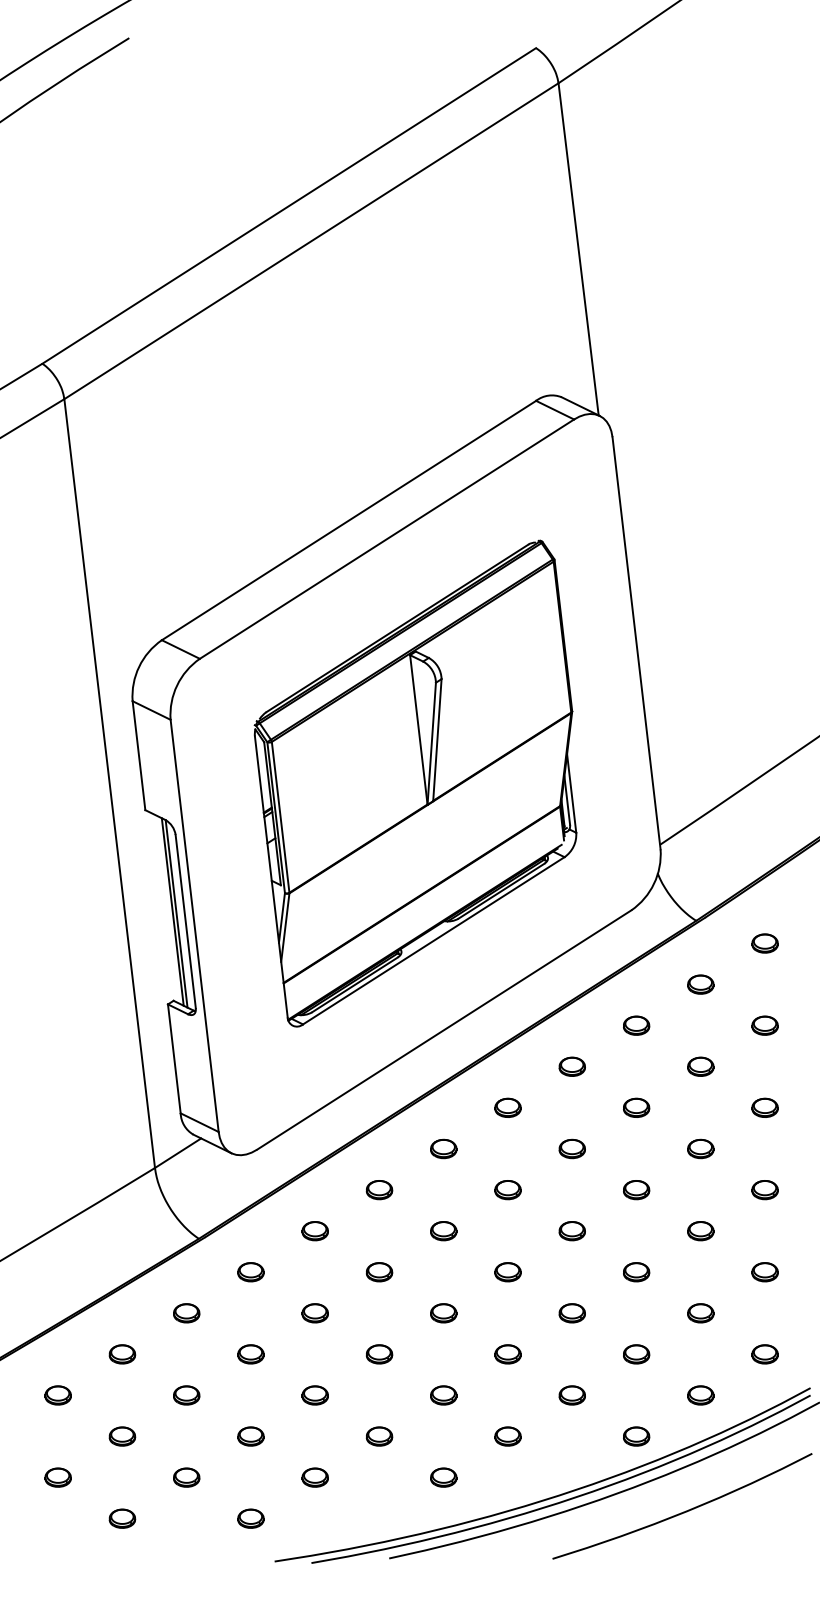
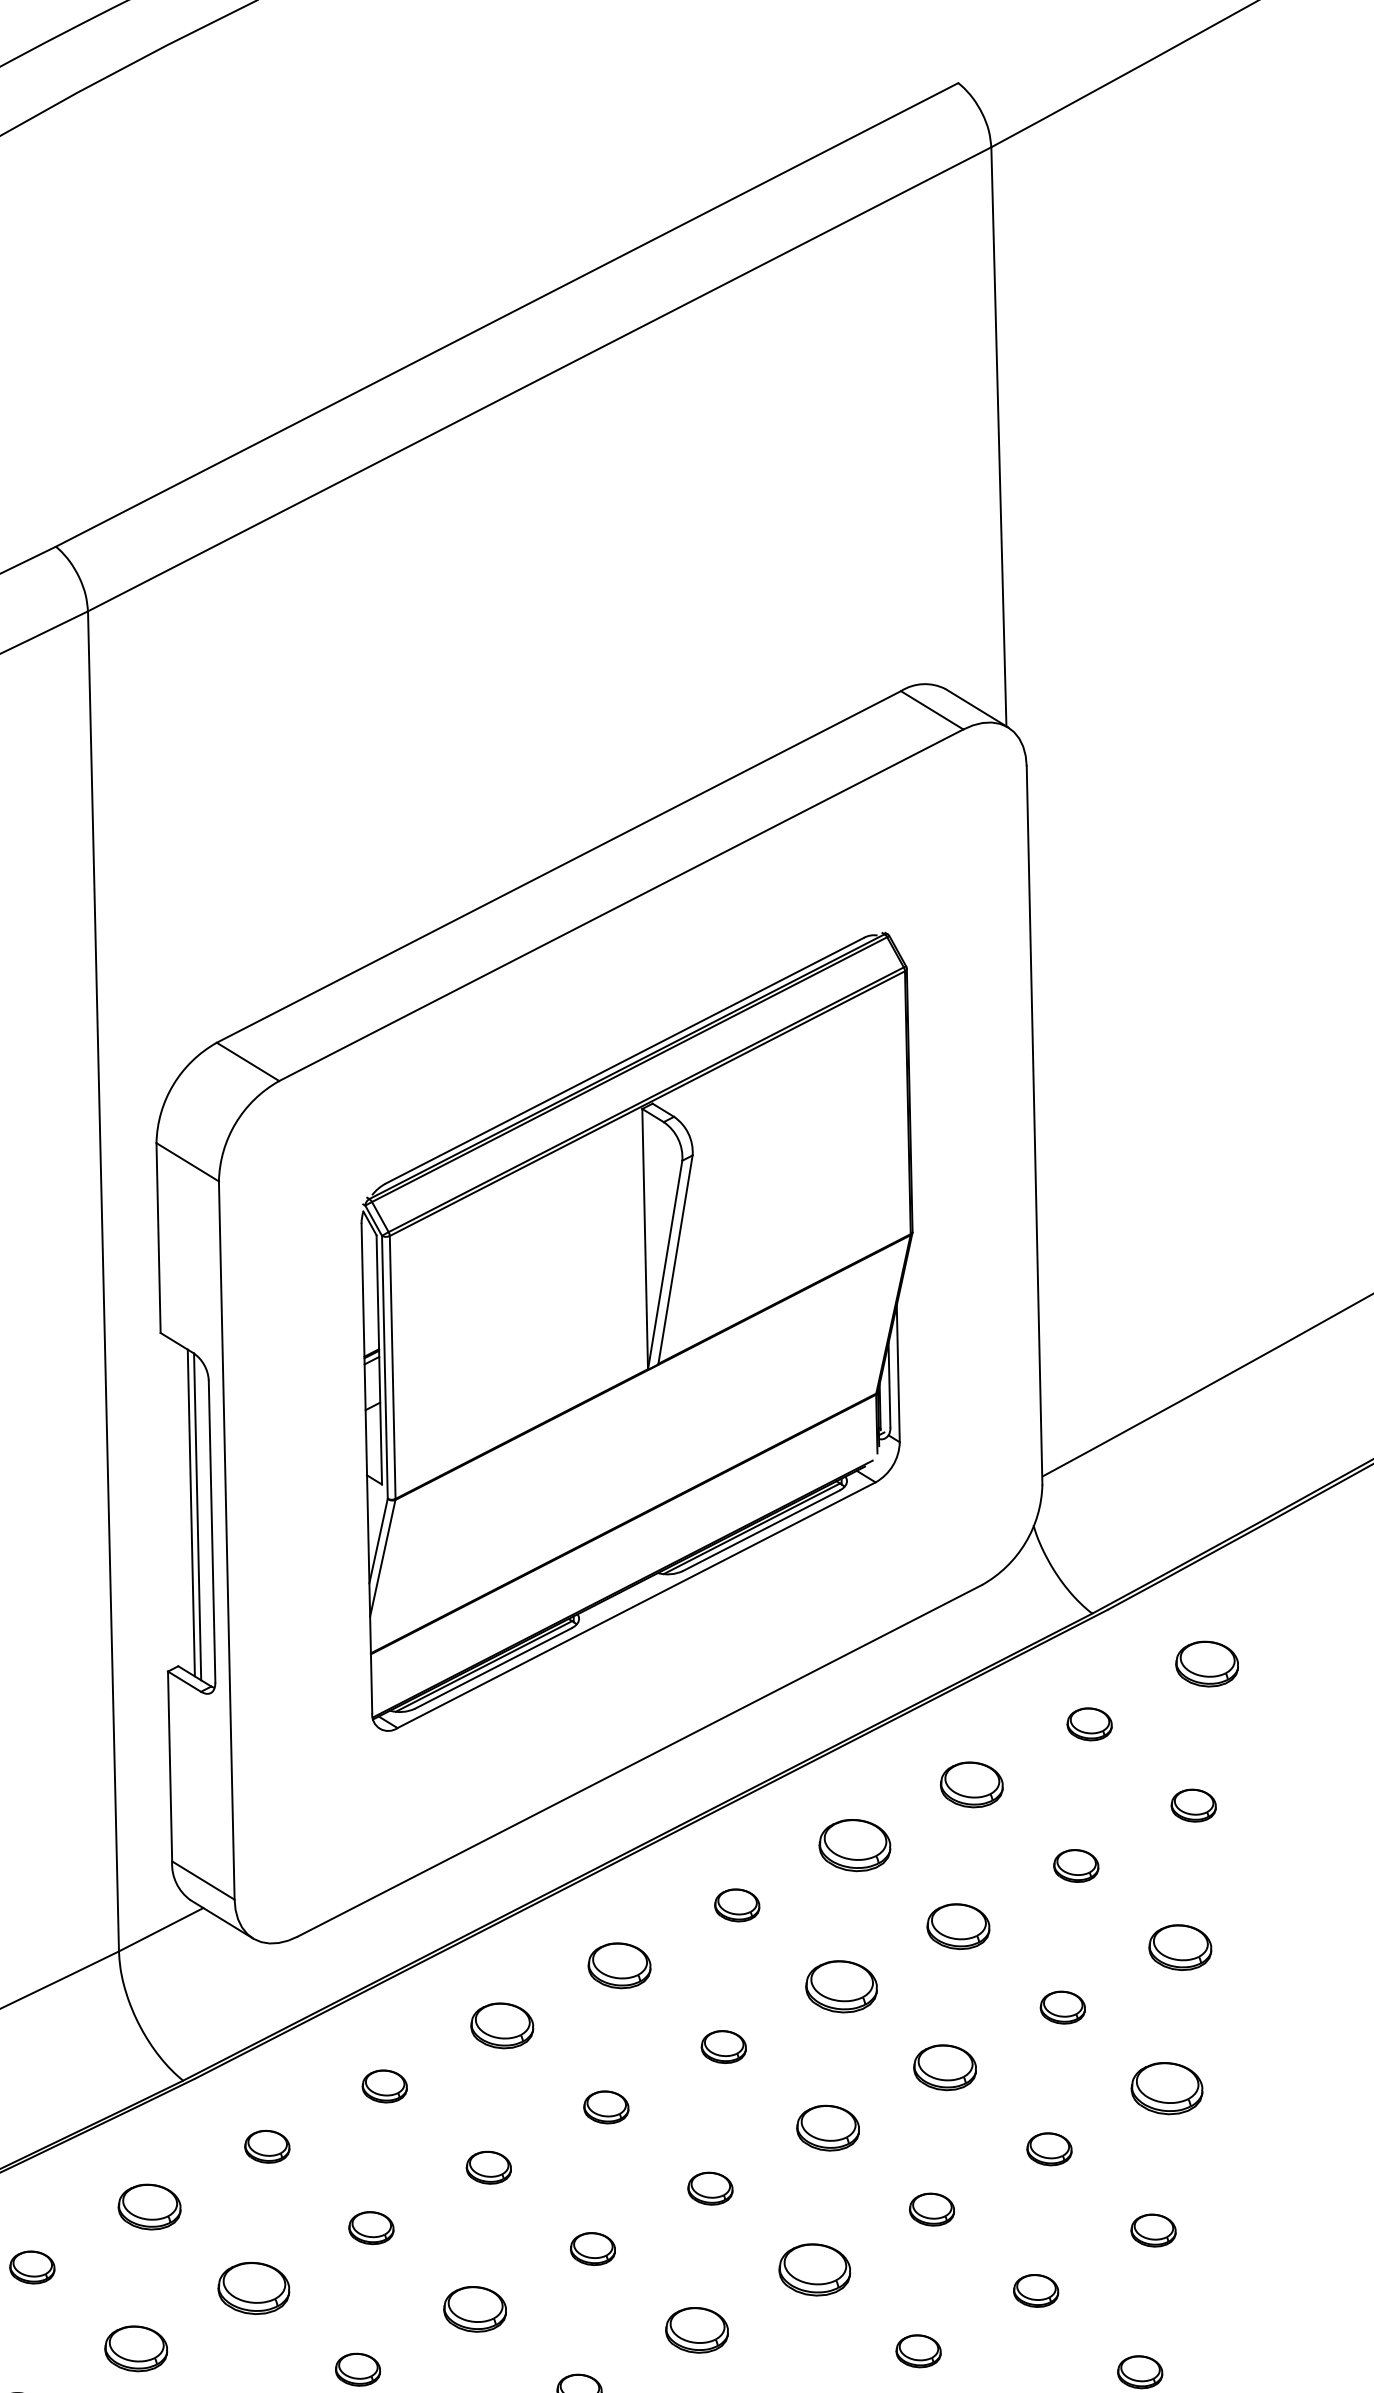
part: (764, 943) -> (1206, 1663), size x1.4
part: (636, 1025) -> (972, 1784), size x1.4
part: (571, 1066) -> (853, 1844), size x1.6
part: (636, 1107) -> (958, 1925), size x1.4
part: (764, 1107) -> (1179, 1946), size x1.4
part: (443, 1148) -> (619, 1964), size x1.4
part: (571, 1148) -> (840, 1985), size x1.6
part: (379, 1190) -> (502, 2026), size x1.4
part: (636, 1190) -> (945, 2068), size x1.4
part: (764, 1190) -> (1165, 2089), size x1.6
part: (571, 1231) -> (826, 2128), size x1.4
part: (186, 1313) -> (149, 2207), size x1.4
part: (571, 1313) -> (813, 2270), size x1.6
part: (250, 1354) -> (253, 2288), size x1.6
part: (379, 1354) -> (475, 2309), size x1.4
part: (507, 1354) -> (696, 2330), size x1.4
part: (186, 1395) -> (136, 2348), size x1.4

